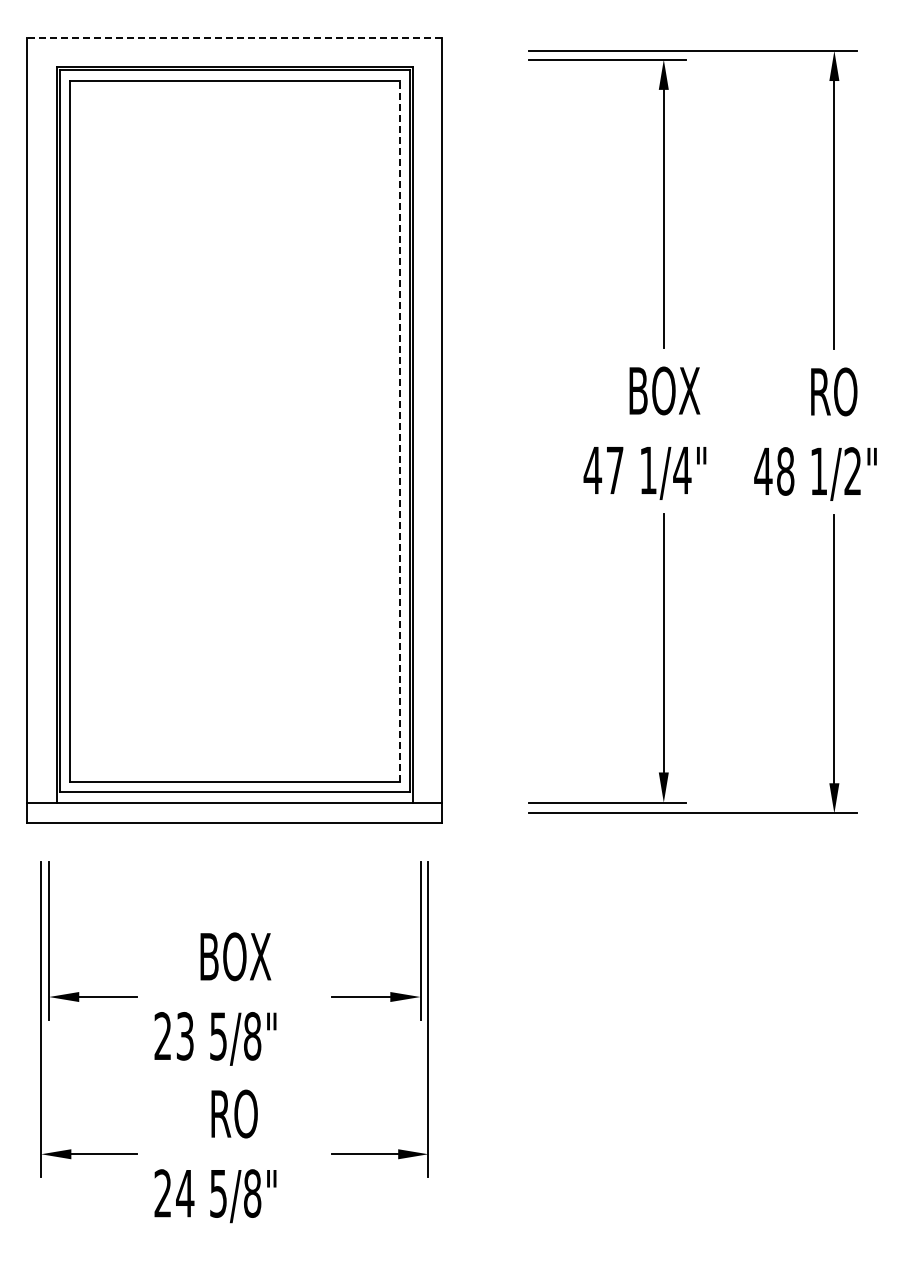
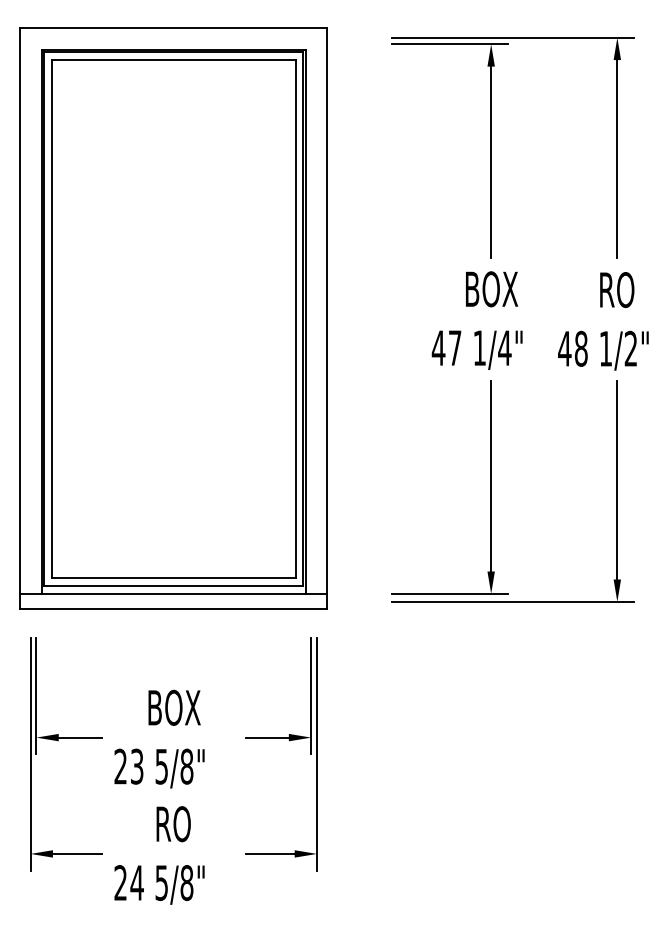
line: (234, 37) -> (173, 27), dashed -> solid
line: (399, 431) -> (295, 319), dashed -> solid

